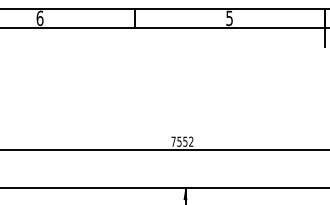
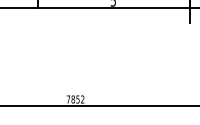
text: (179, 141) -> (73, 99), 7552 -> 7852

